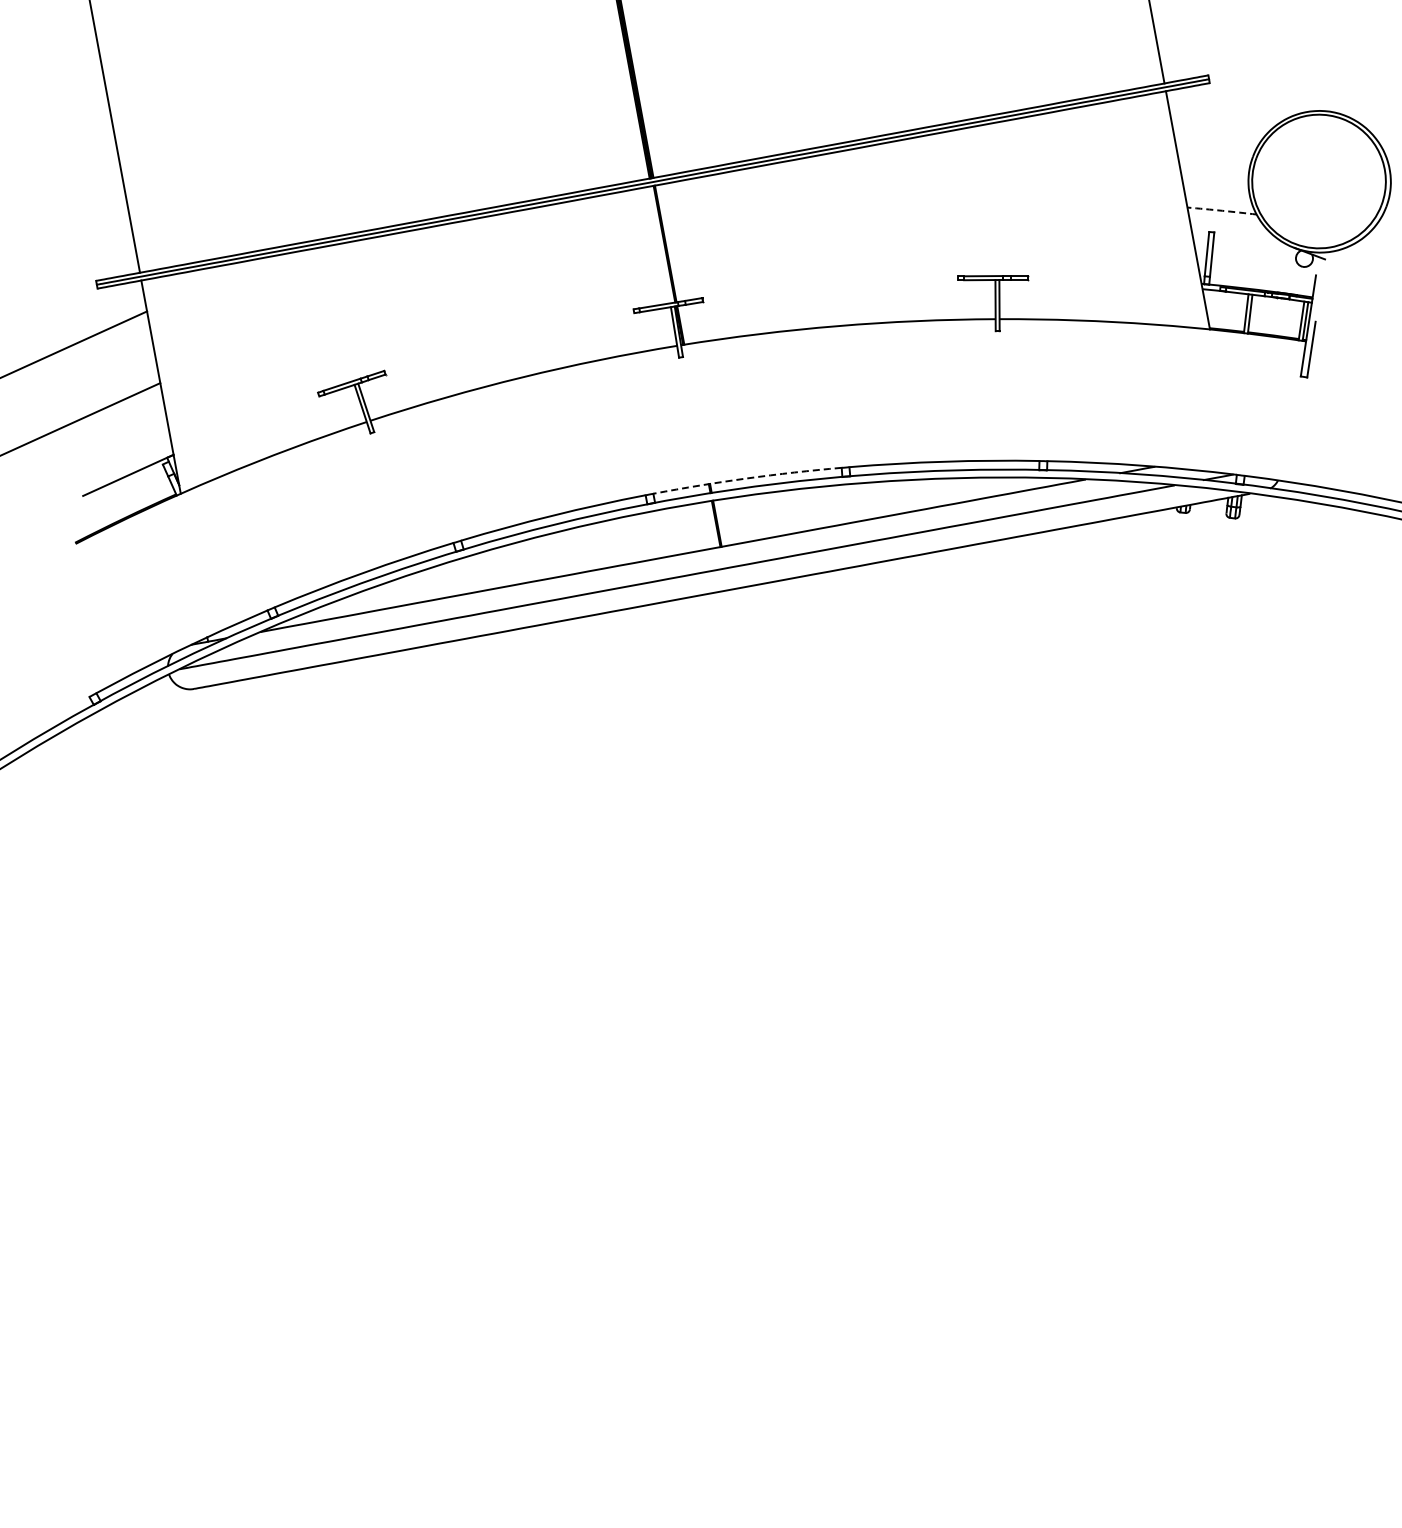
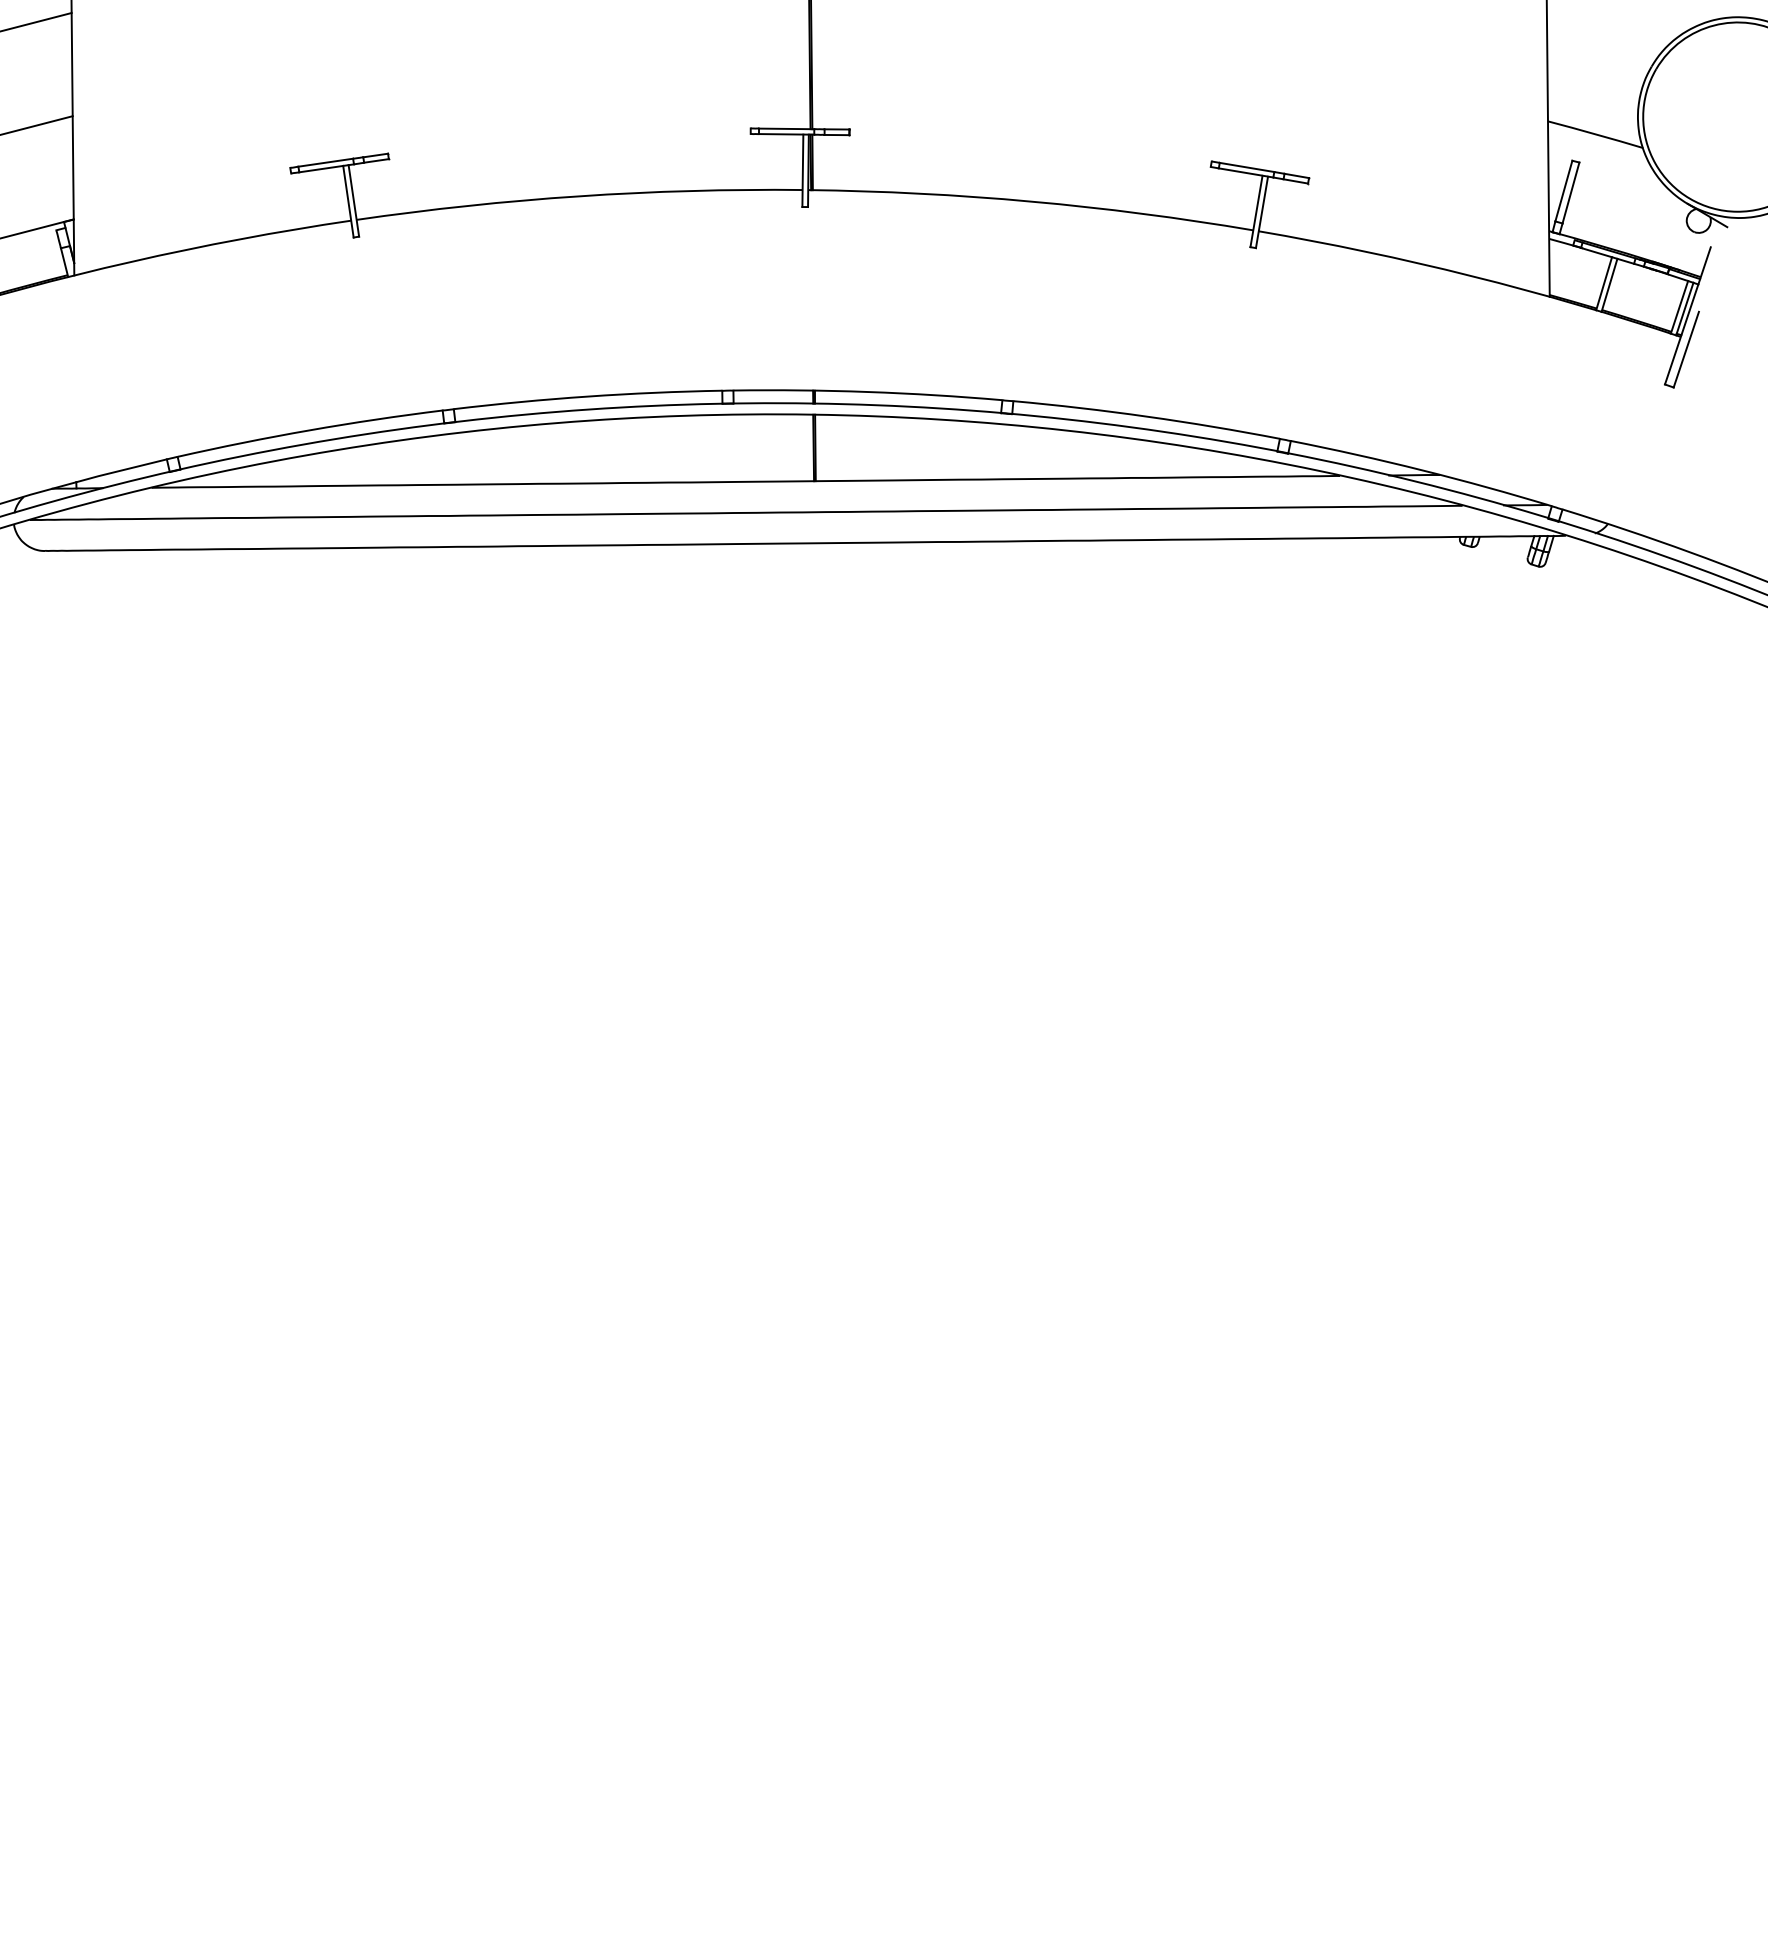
arc: (1222, 210) -> (1596, 133), dashed -> solid
arc: (747, 478) -> (868, 392), dashed -> solid

